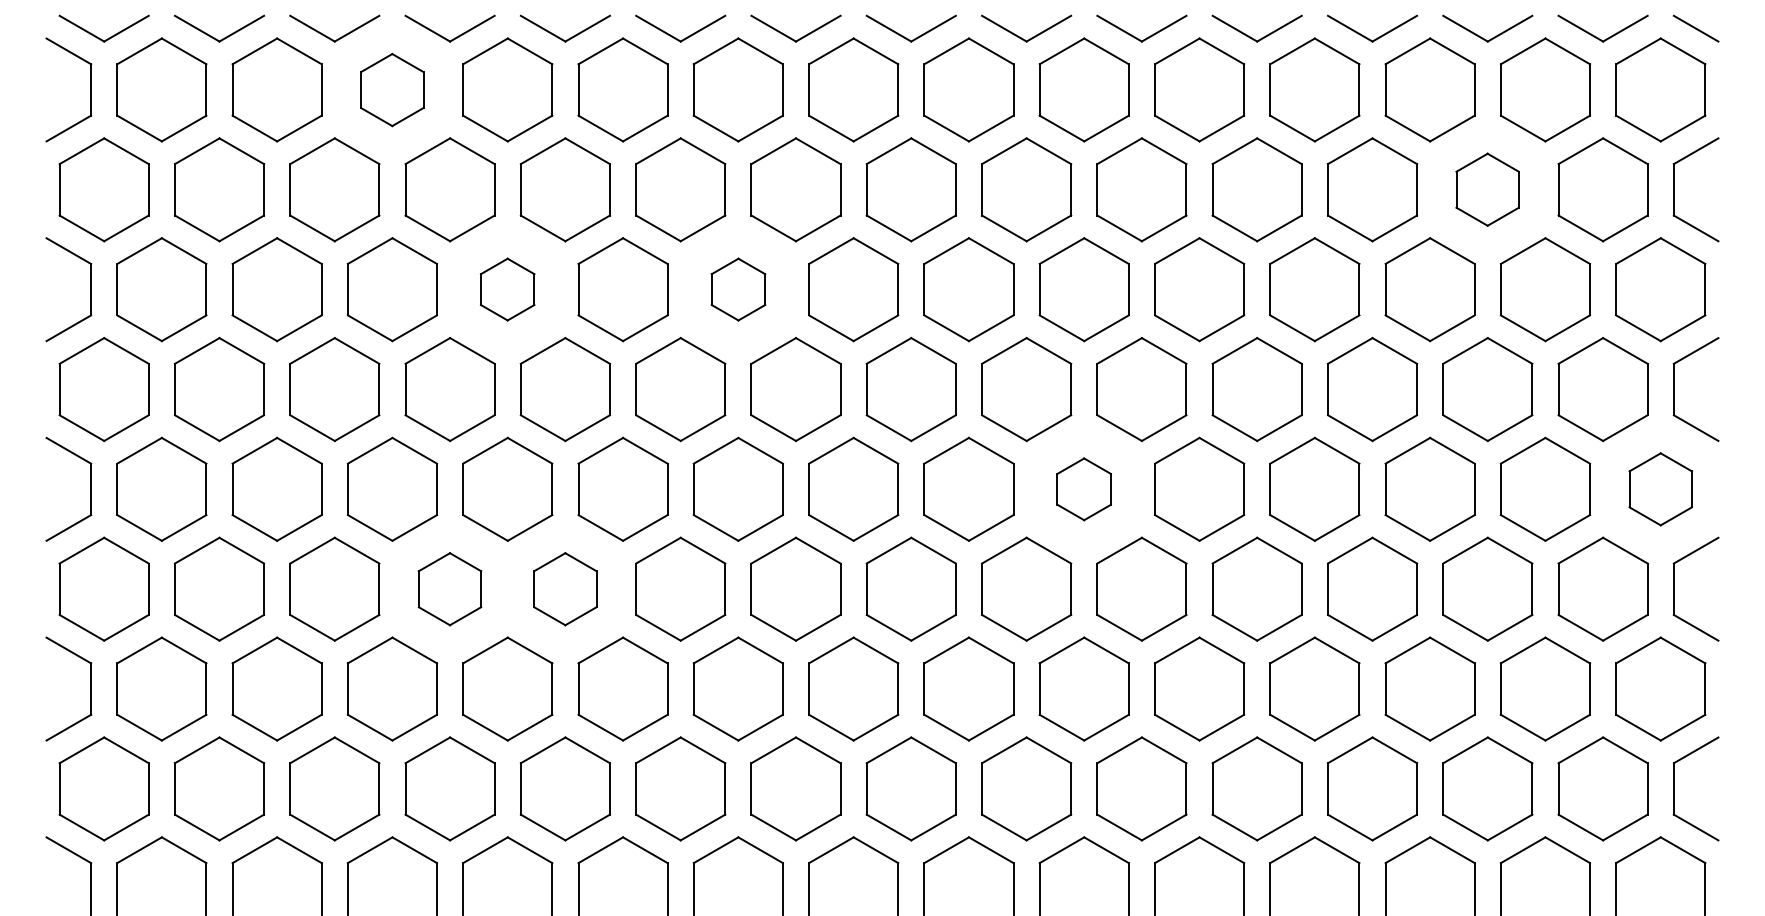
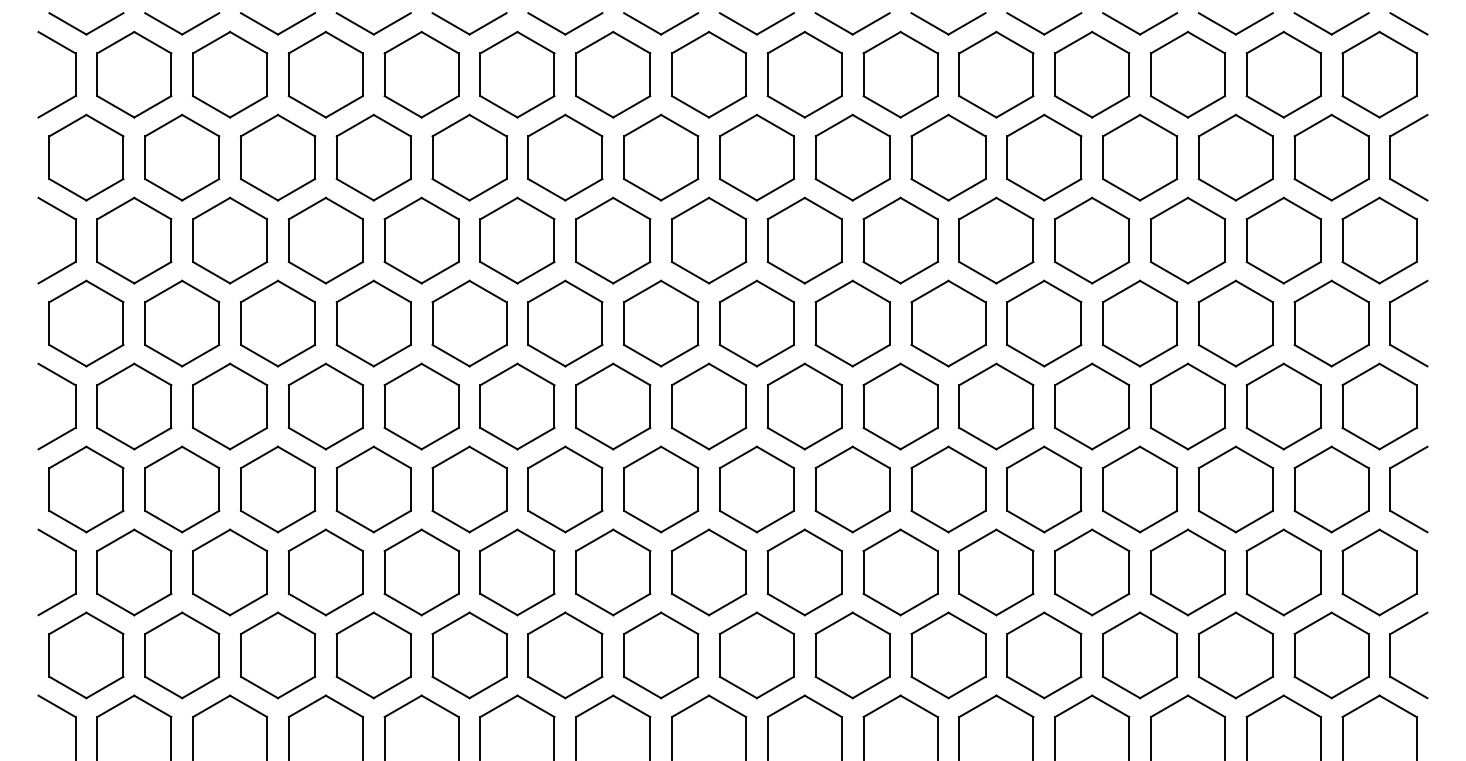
part: (391, 89) -> (325, 74), size x1.43
part: (1487, 189) -> (1235, 157), size x1.43
part: (507, 289) -> (421, 240), size x1.67
part: (738, 289) -> (613, 240), size x1.67
part: (1084, 489) -> (900, 406), size x1.67
part: (1660, 489) -> (1379, 406), size x1.43
part: (449, 589) -> (373, 489), size x1.43
part: (565, 589) -> (469, 489), size x1.43

